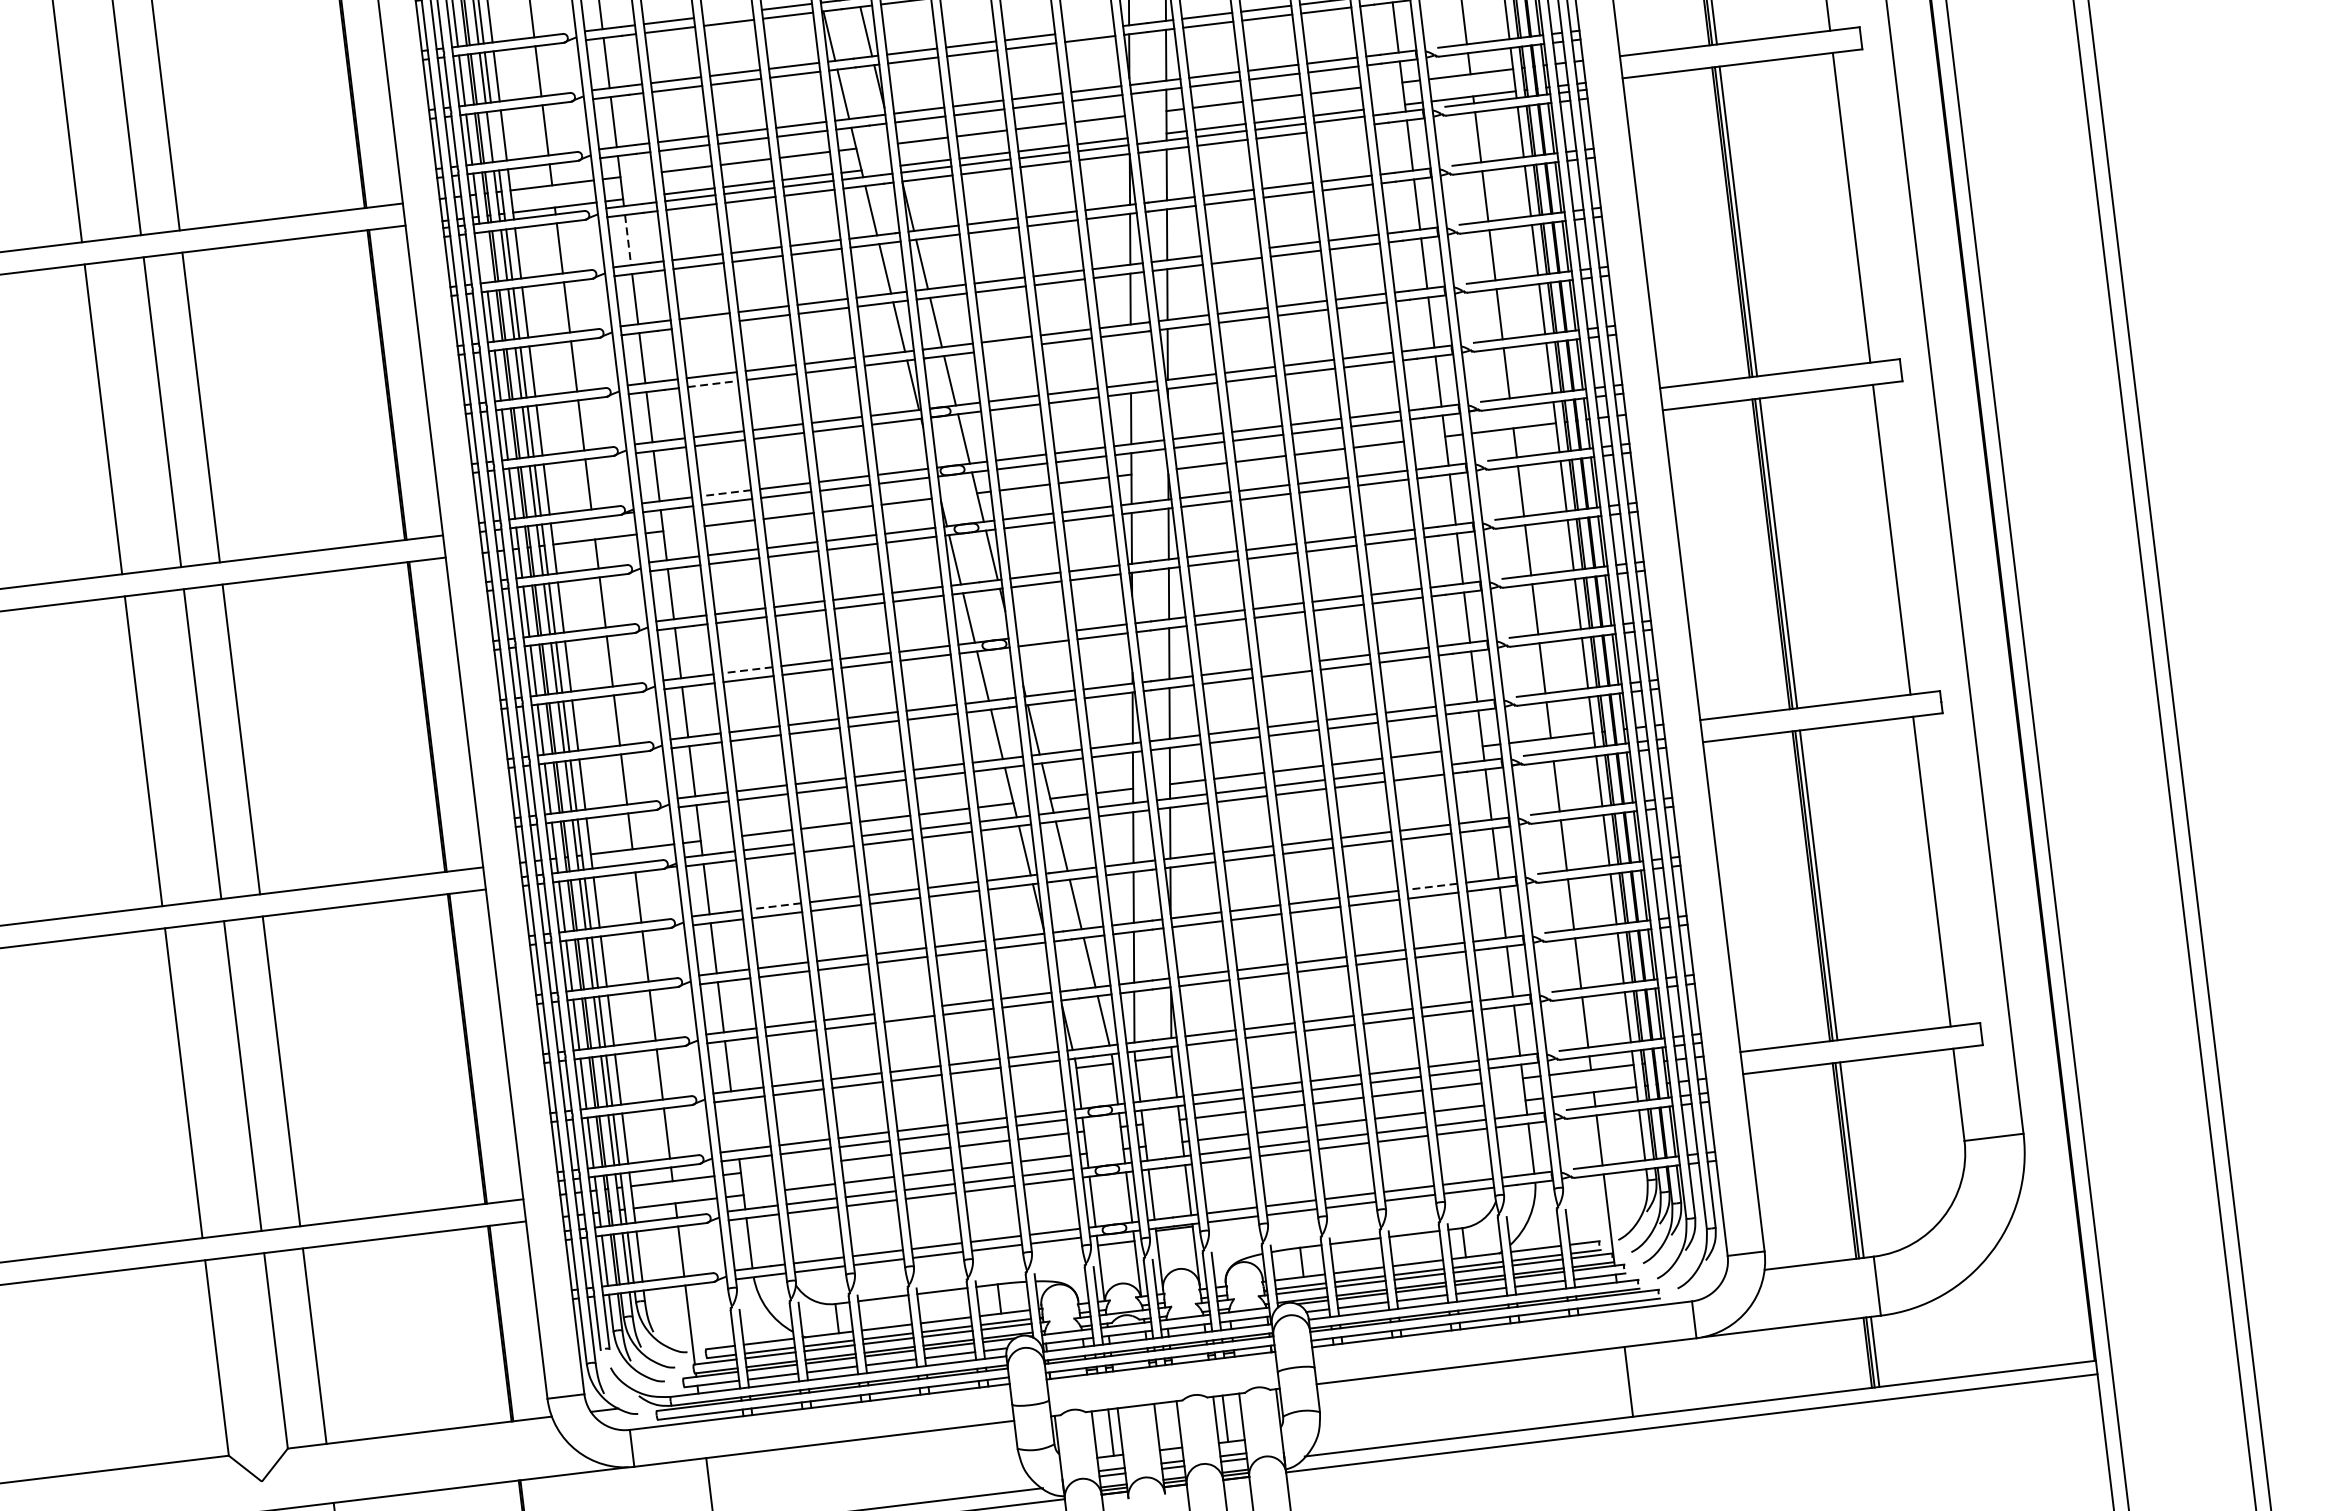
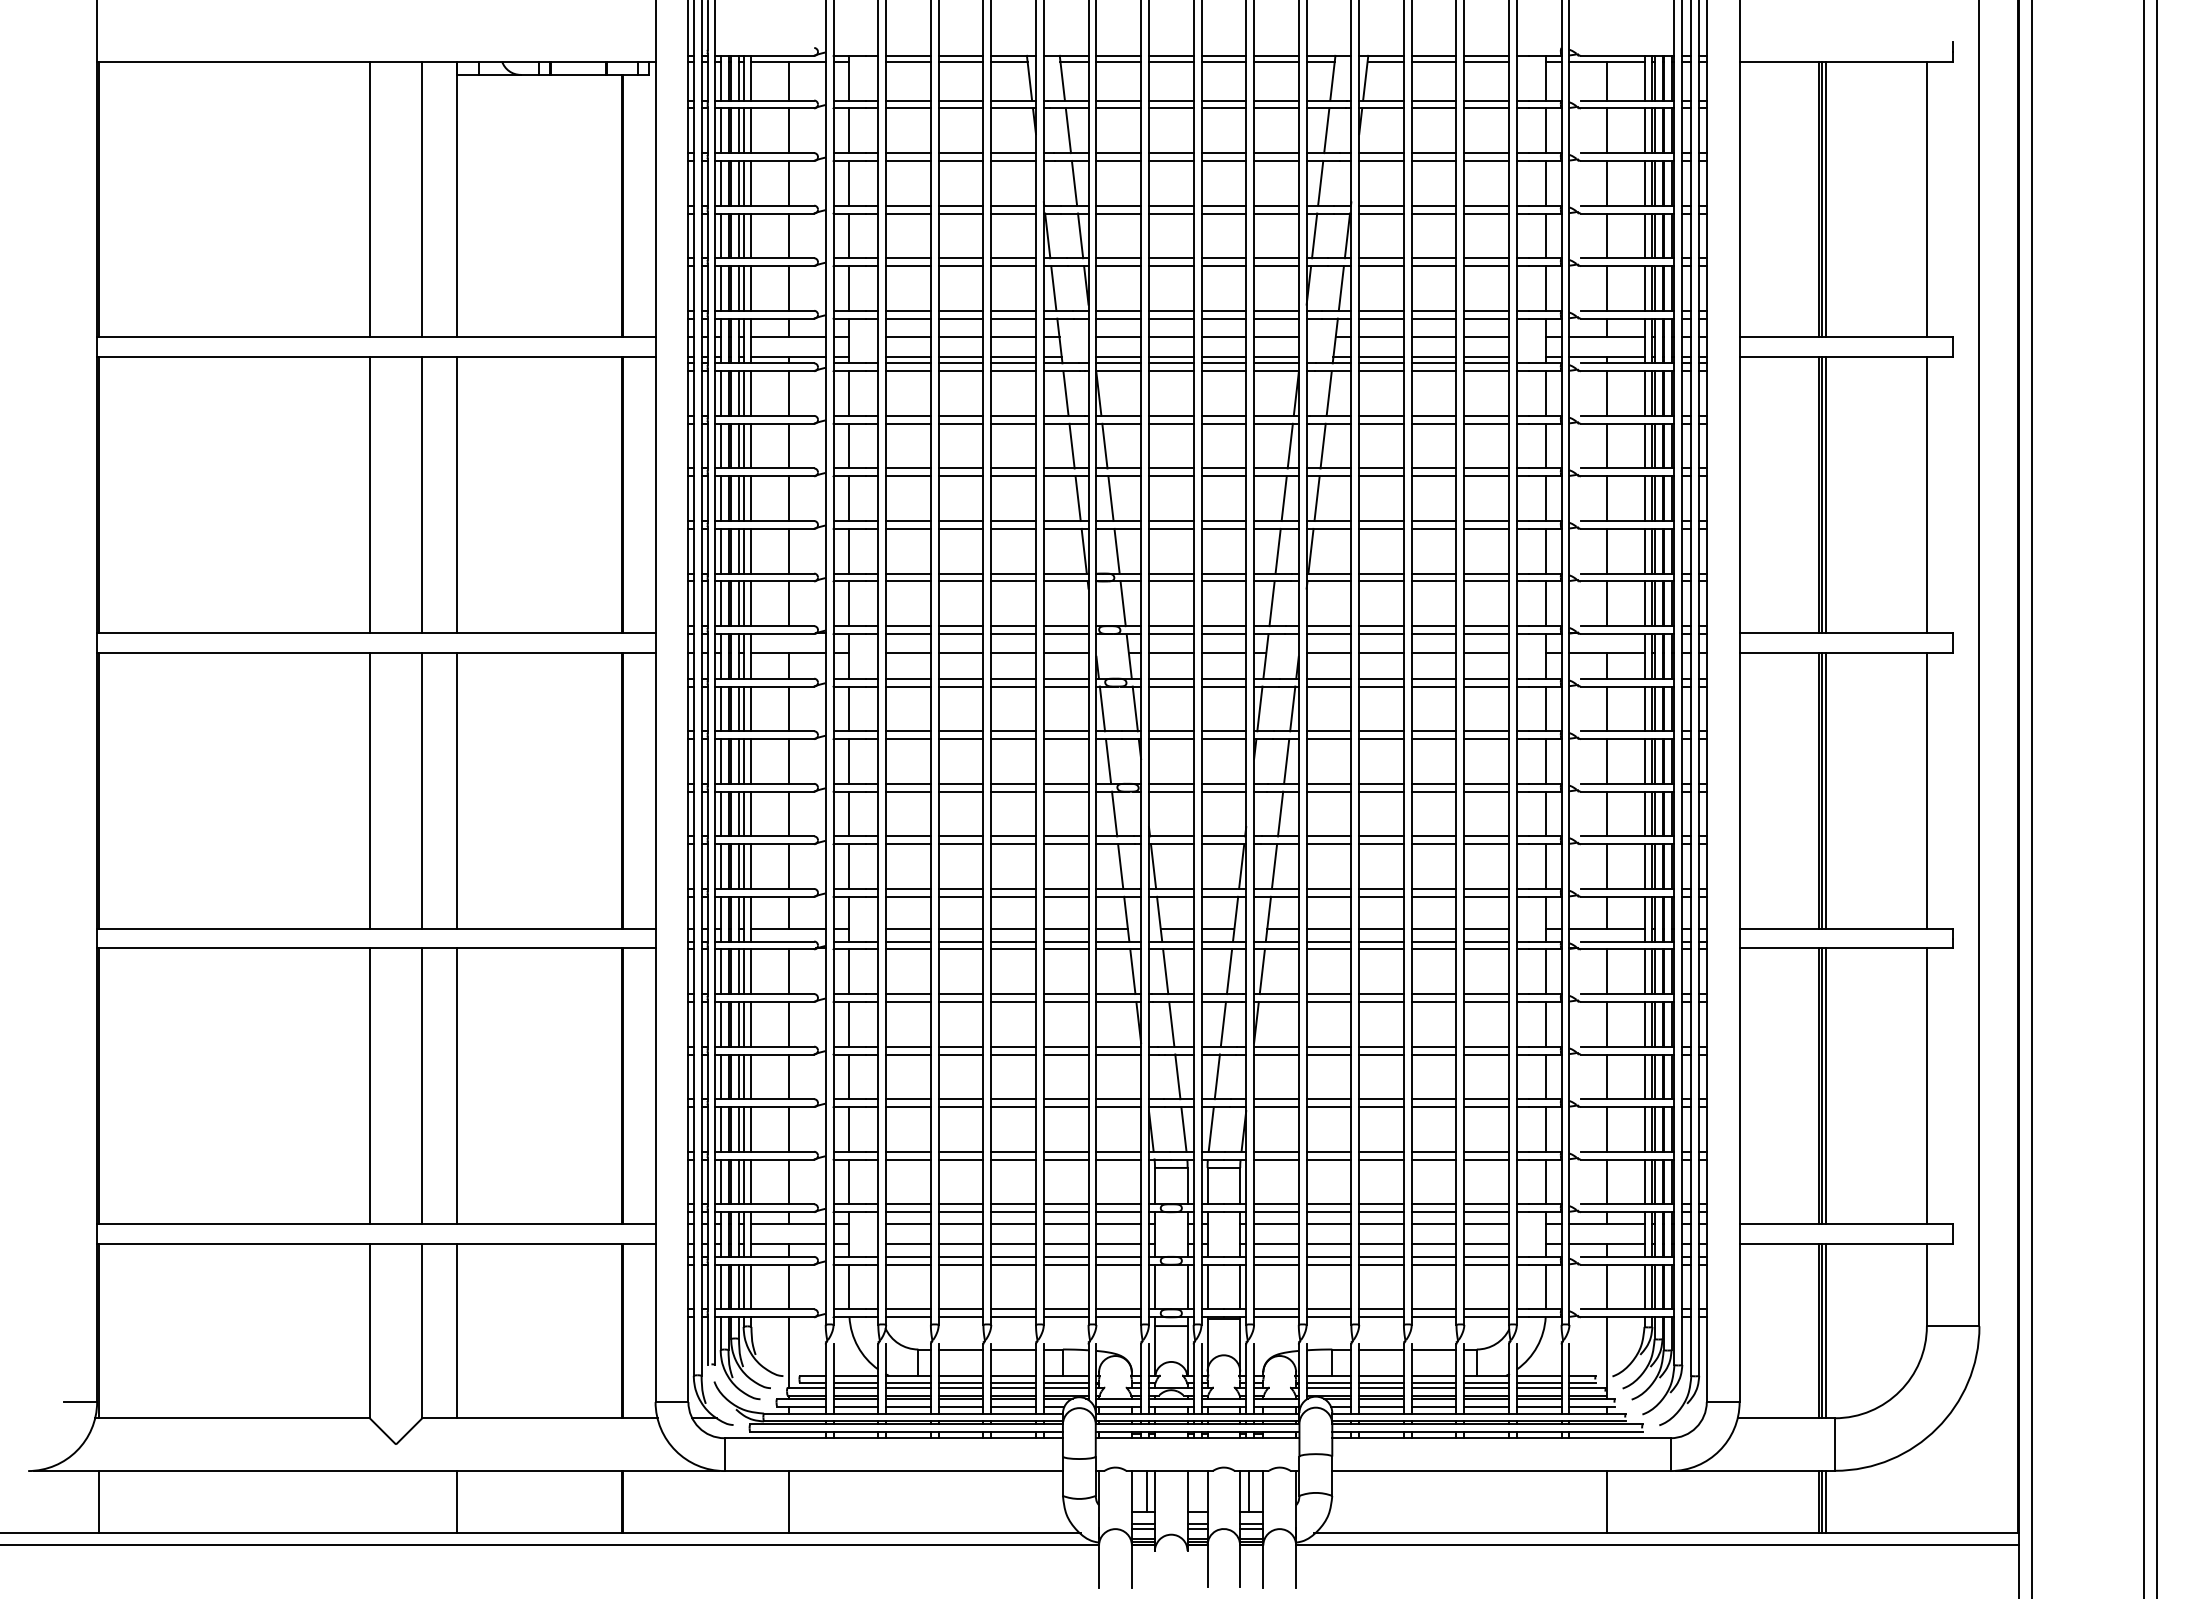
line: (727, 13) -> (960, 205), added
line: (1089, 30) -> (1276, 258), added
line: (1340, 128) -> (1486, 371), added
line: (494, 136) -> (743, 288), added
line: (628, 241) -> (849, 394), dashed -> solid
line: (1235, 251) -> (1381, 468), added
line: (483, 257) -> (720, 393), added
line: (705, 325) -> (908, 476), added
line: (1006, 348) -> (1170, 528), added
line: (1130, 358) -> (1277, 550), added
line: (713, 383) -> (909, 528), dashed -> solid
line: (726, 493) -> (908, 626), dashed -> solid
line: (1041, 634) -> (1170, 783), added
line: (1285, 665) -> (1381, 836), added
line: (747, 669) -> (908, 783), dashed -> solid
line: (1417, 768) -> (1486, 941), added
line: (827, 840) -> (960, 941), added
line: (1432, 886) -> (1486, 1046), dashed -> solid
line: (776, 906) -> (908, 994), dashed -> solid
line: (908, 1010) -> (1013, 1099), added
line: (735, 1124) -> (849, 1181), added
line: (807, 1165) -> (908, 1224), added

